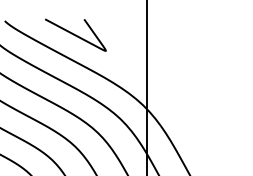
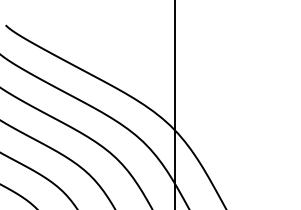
curve: (75, 34) -> (89, 41), removed

